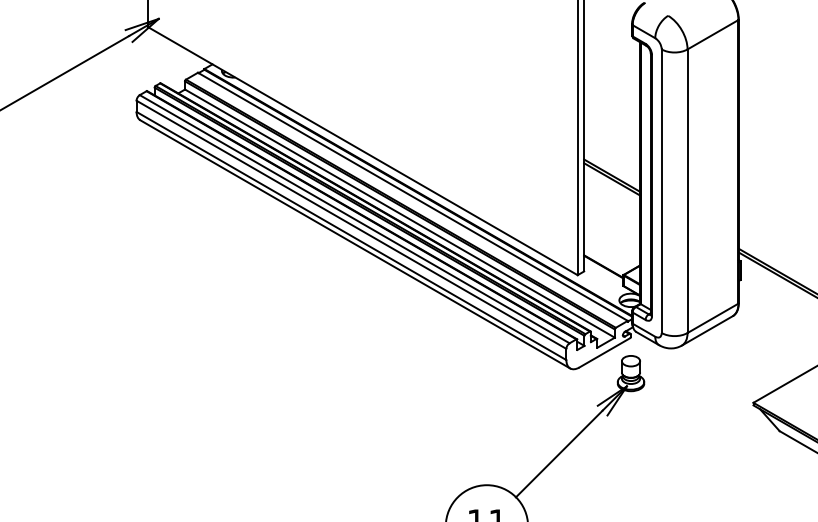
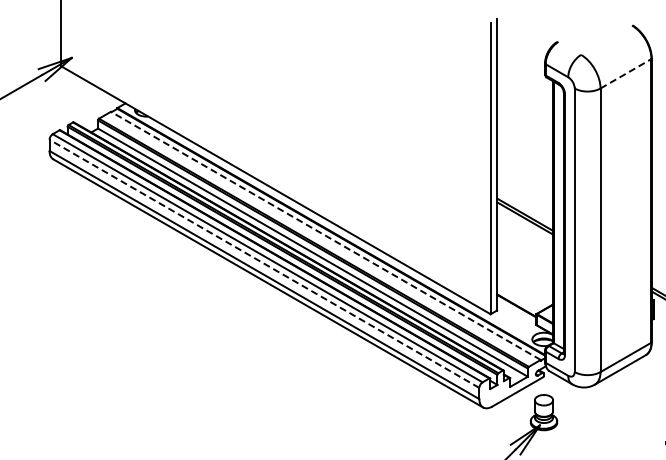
line: (713, 34) -> (626, 73), solid -> dashed
line: (412, 196) -> (325, 235), solid -> dashed
line: (351, 224) -> (264, 263), solid -> dashed

